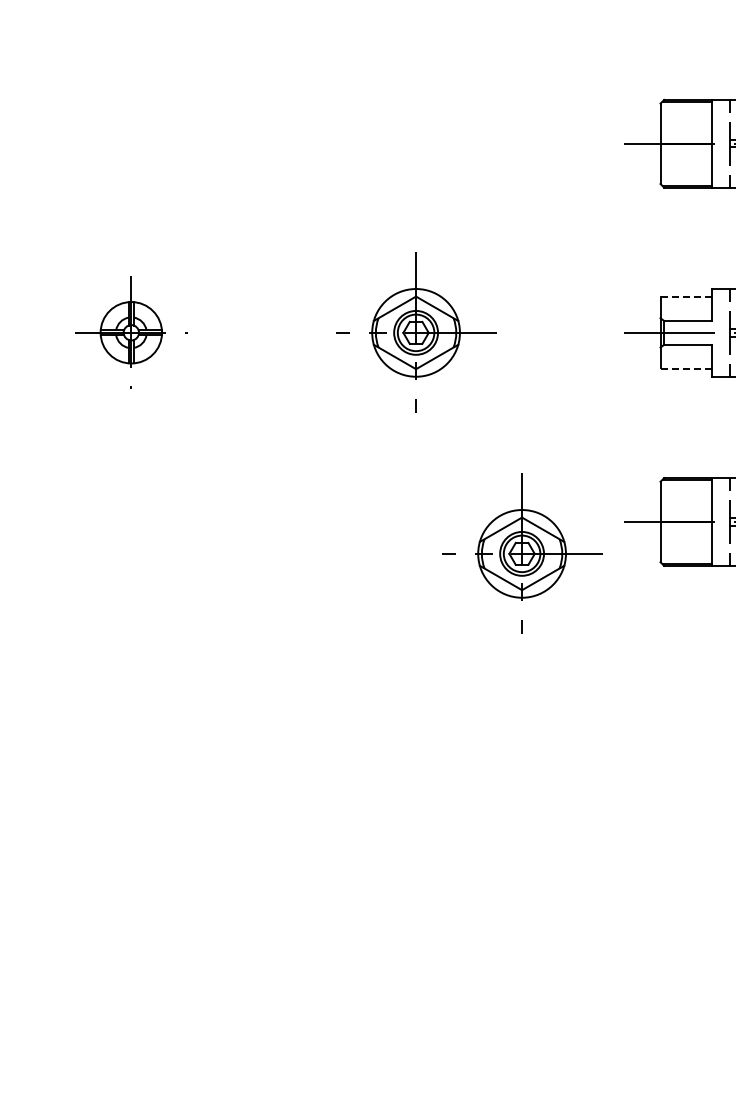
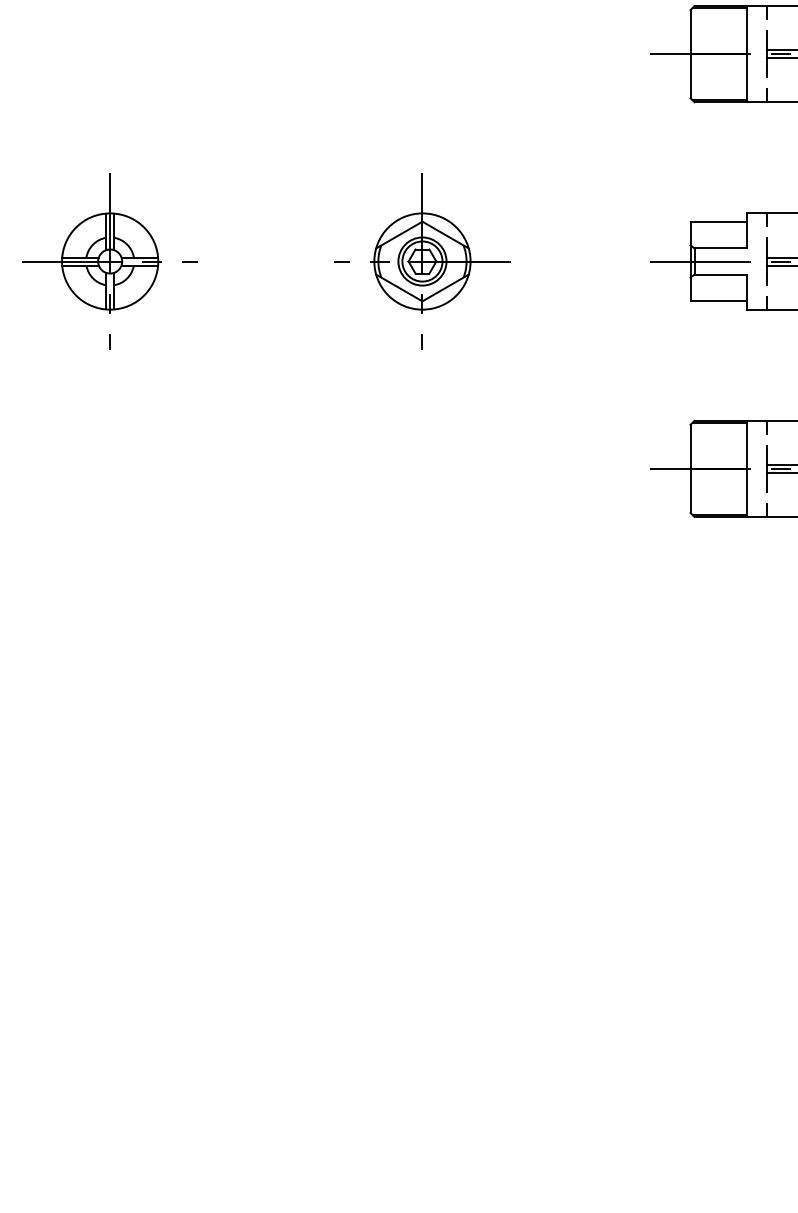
line: (686, 296) -> (719, 221), dashed -> solid
part: (131, 332) -> (110, 261), size x1.43
line: (686, 369) -> (719, 301), dashed -> solid
part: (522, 553) -> (539, 503), removed

